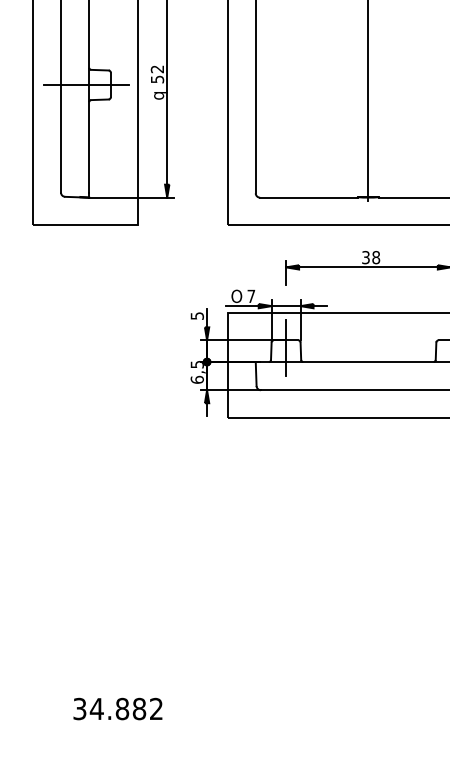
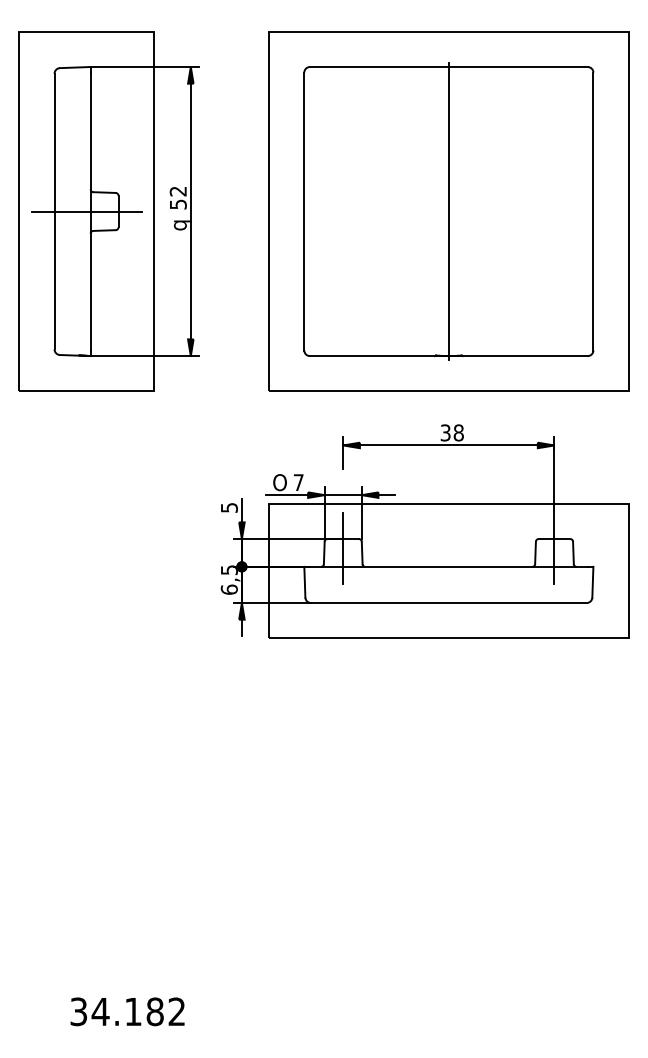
text: (122, 708) -> (133, 1011), 34.882 -> 34.182

